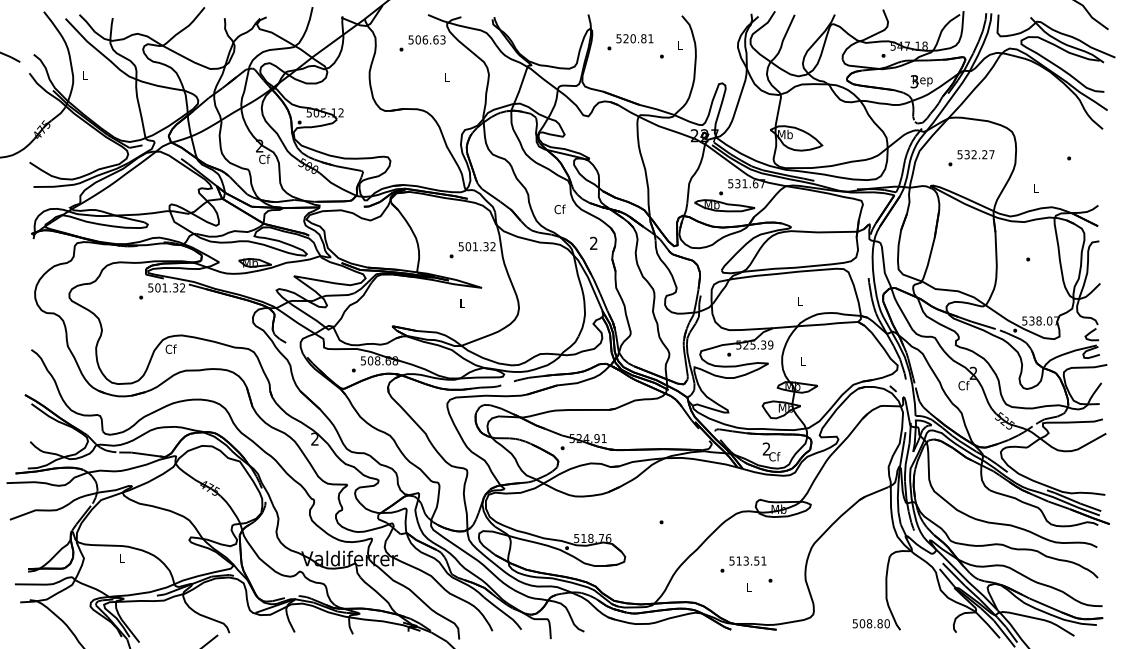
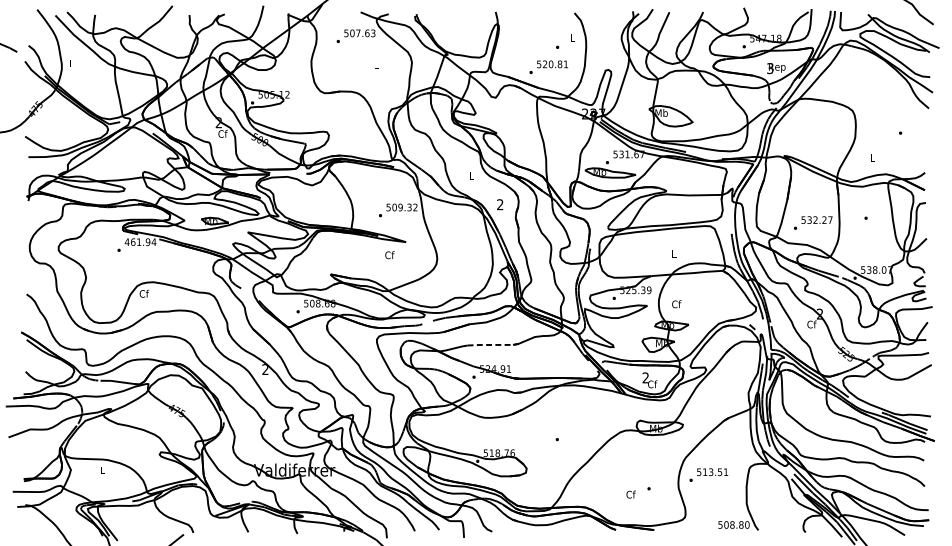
text: (425, 39) -> (358, 33), 506.63 -> 507.63
text: (630, 42) -> (548, 67), moved
text: (971, 158) -> (813, 223), moved
text: (559, 209) -> (471, 176), Cf -> L
text: (475, 246) -> (400, 207), 501.32 -> 509.32
text: (166, 287) -> (140, 241), 501.32 -> 461.94
text: (462, 303) -> (389, 255), L -> Cf
text: (803, 361) -> (676, 304), L -> Cf
line: (585, 409) -> (493, 344), solid -> dashed
text: (743, 564) -> (708, 475), moved
text: (748, 587) -> (630, 494), L -> Cf

